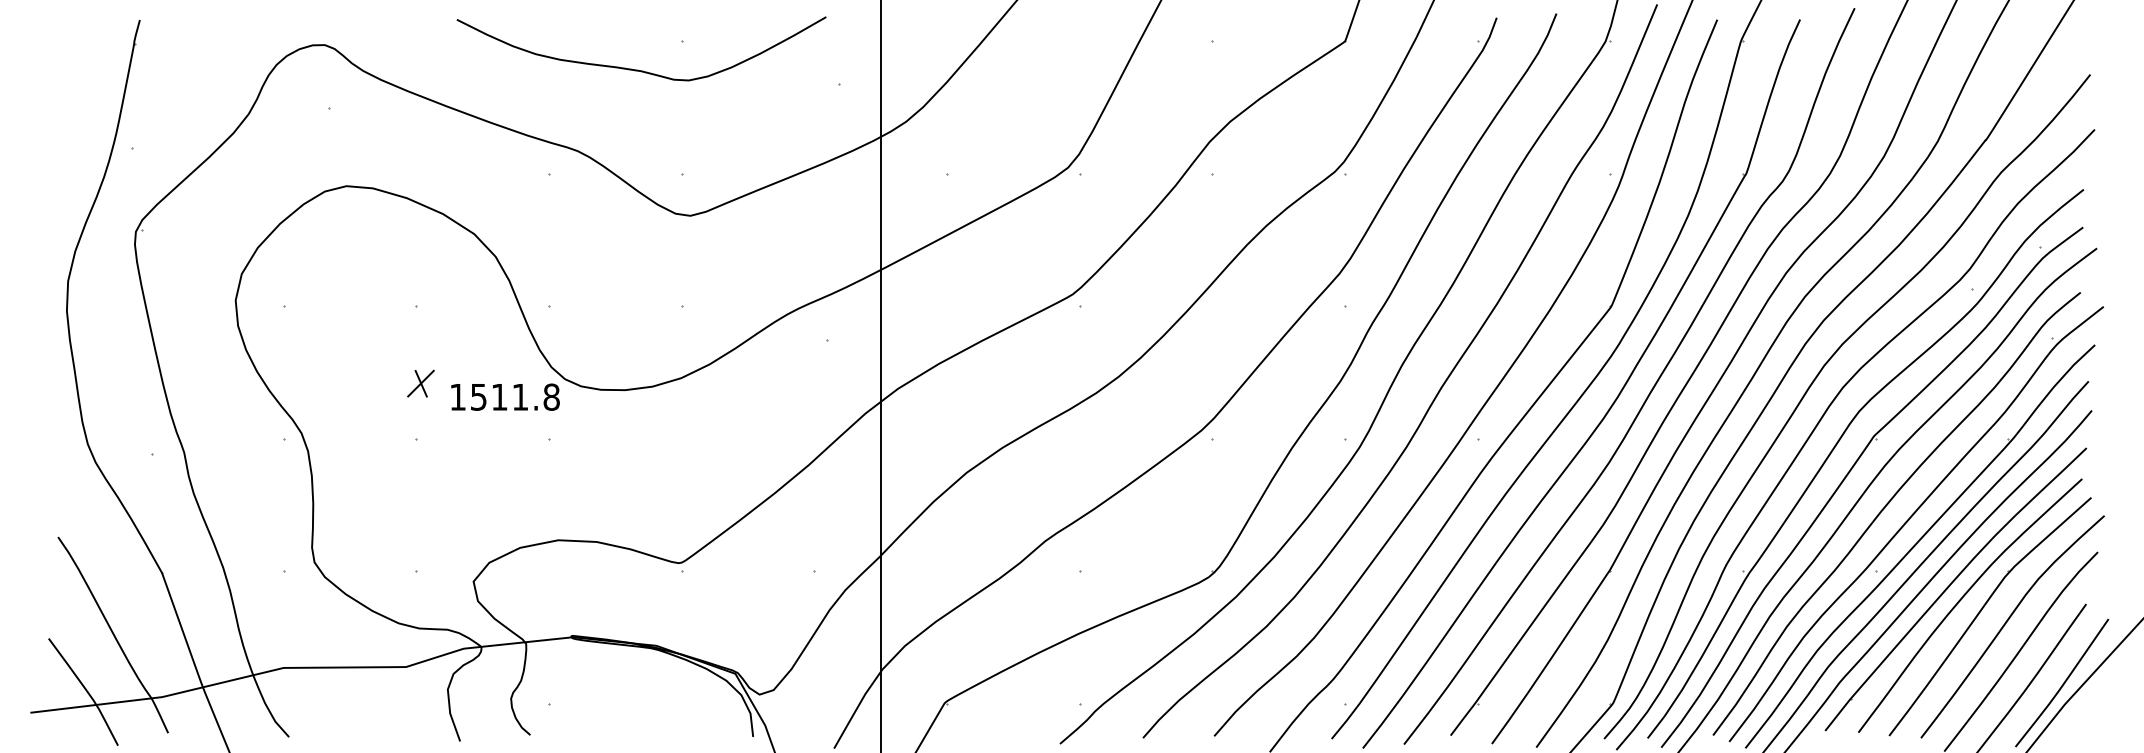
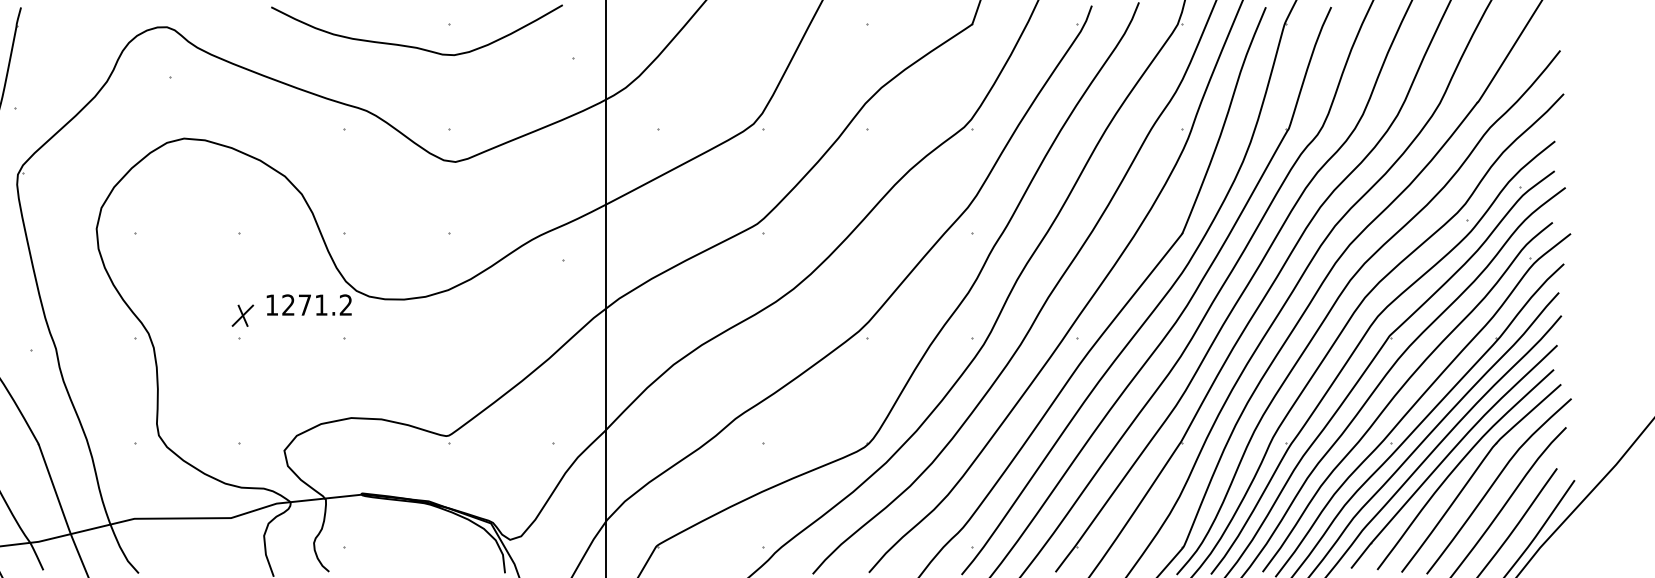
part: (420, 383) -> (242, 315), moved
text: (514, 396) -> (316, 304), 1511.8 -> 1271.2

